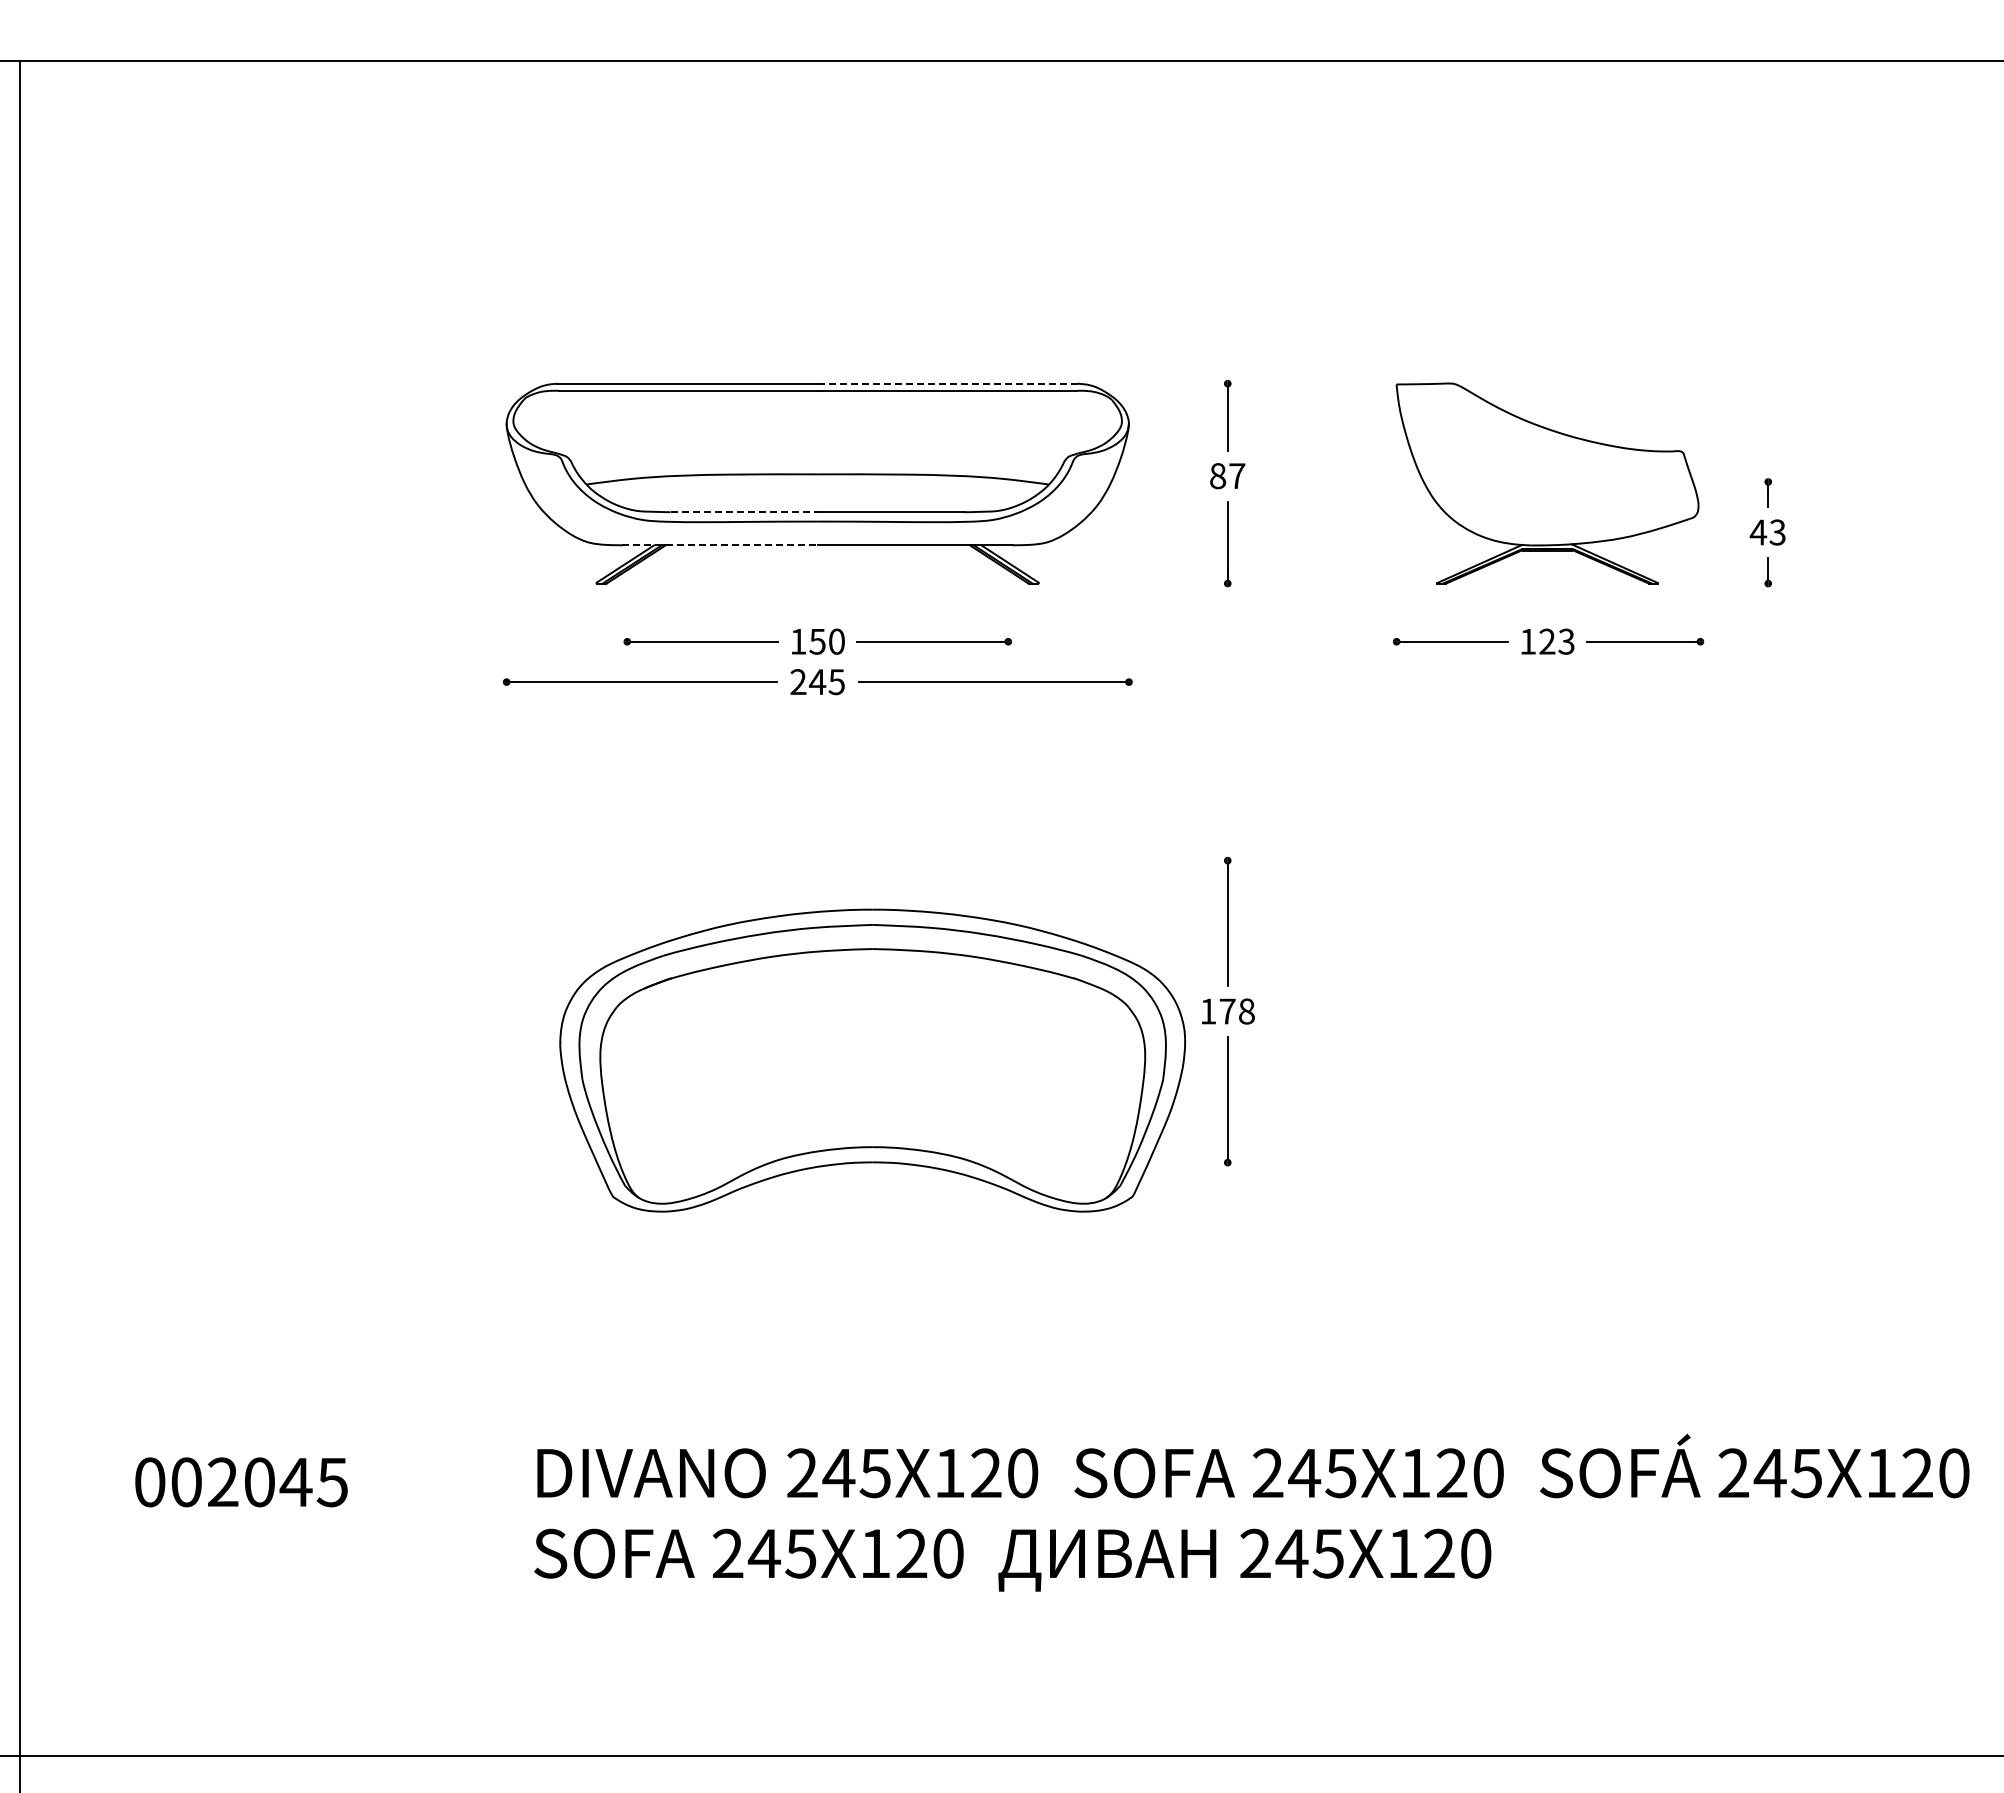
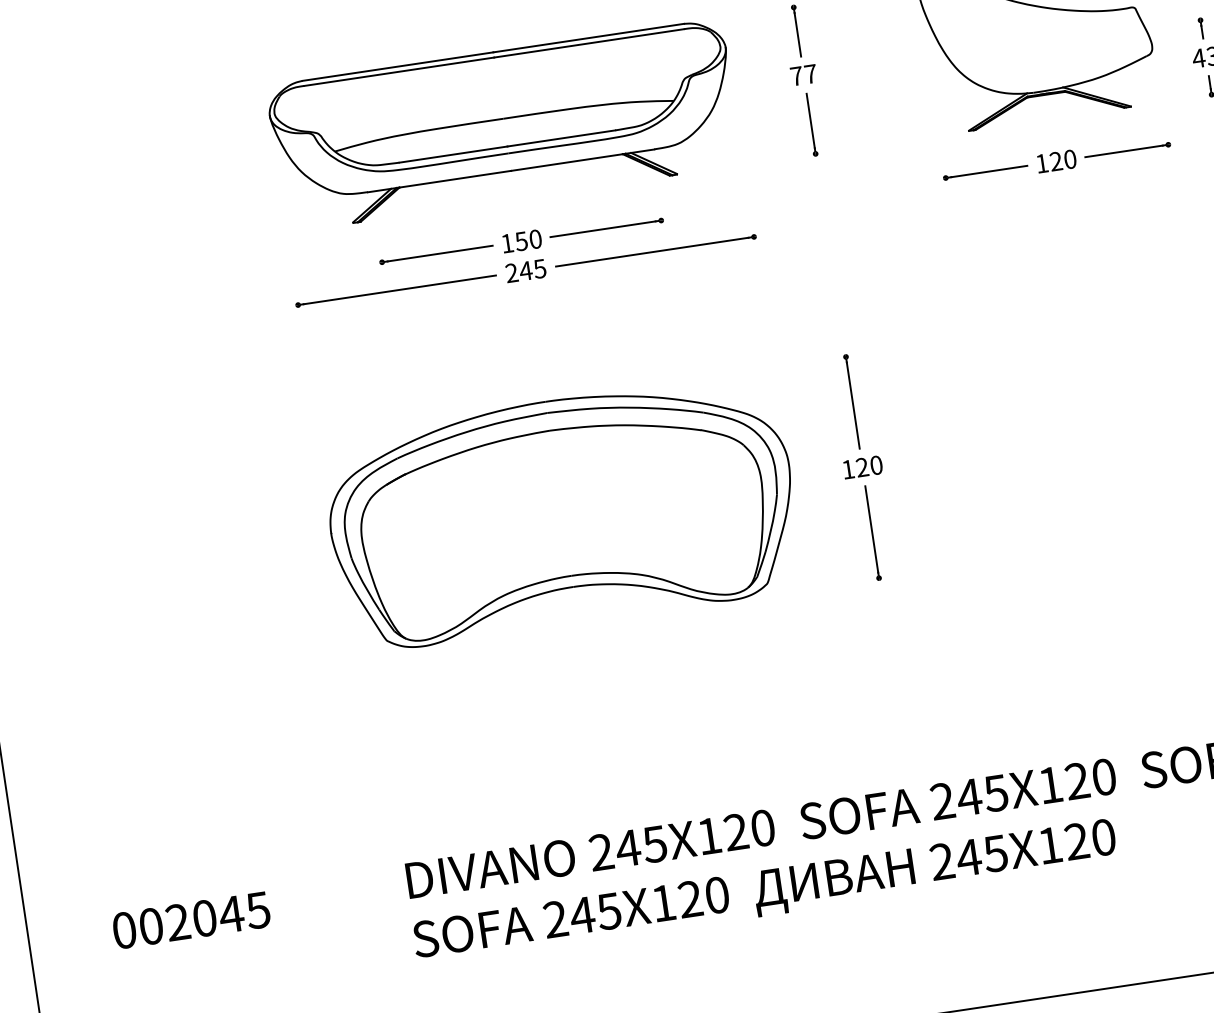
line: (947, 383) -> (588, 38), dashed -> solid
text: (1218, 476) -> (797, 76), 87 -> 77
line: (744, 512) -> (453, 154), dashed -> solid
line: (720, 545) -> (439, 181), dashed -> solid
text: (1566, 641) -> (1070, 159), 123 -> 120
text: (1236, 1011) -> (868, 466), 178 -> 120
part: (872, 1060) -> (561, 512), moved

